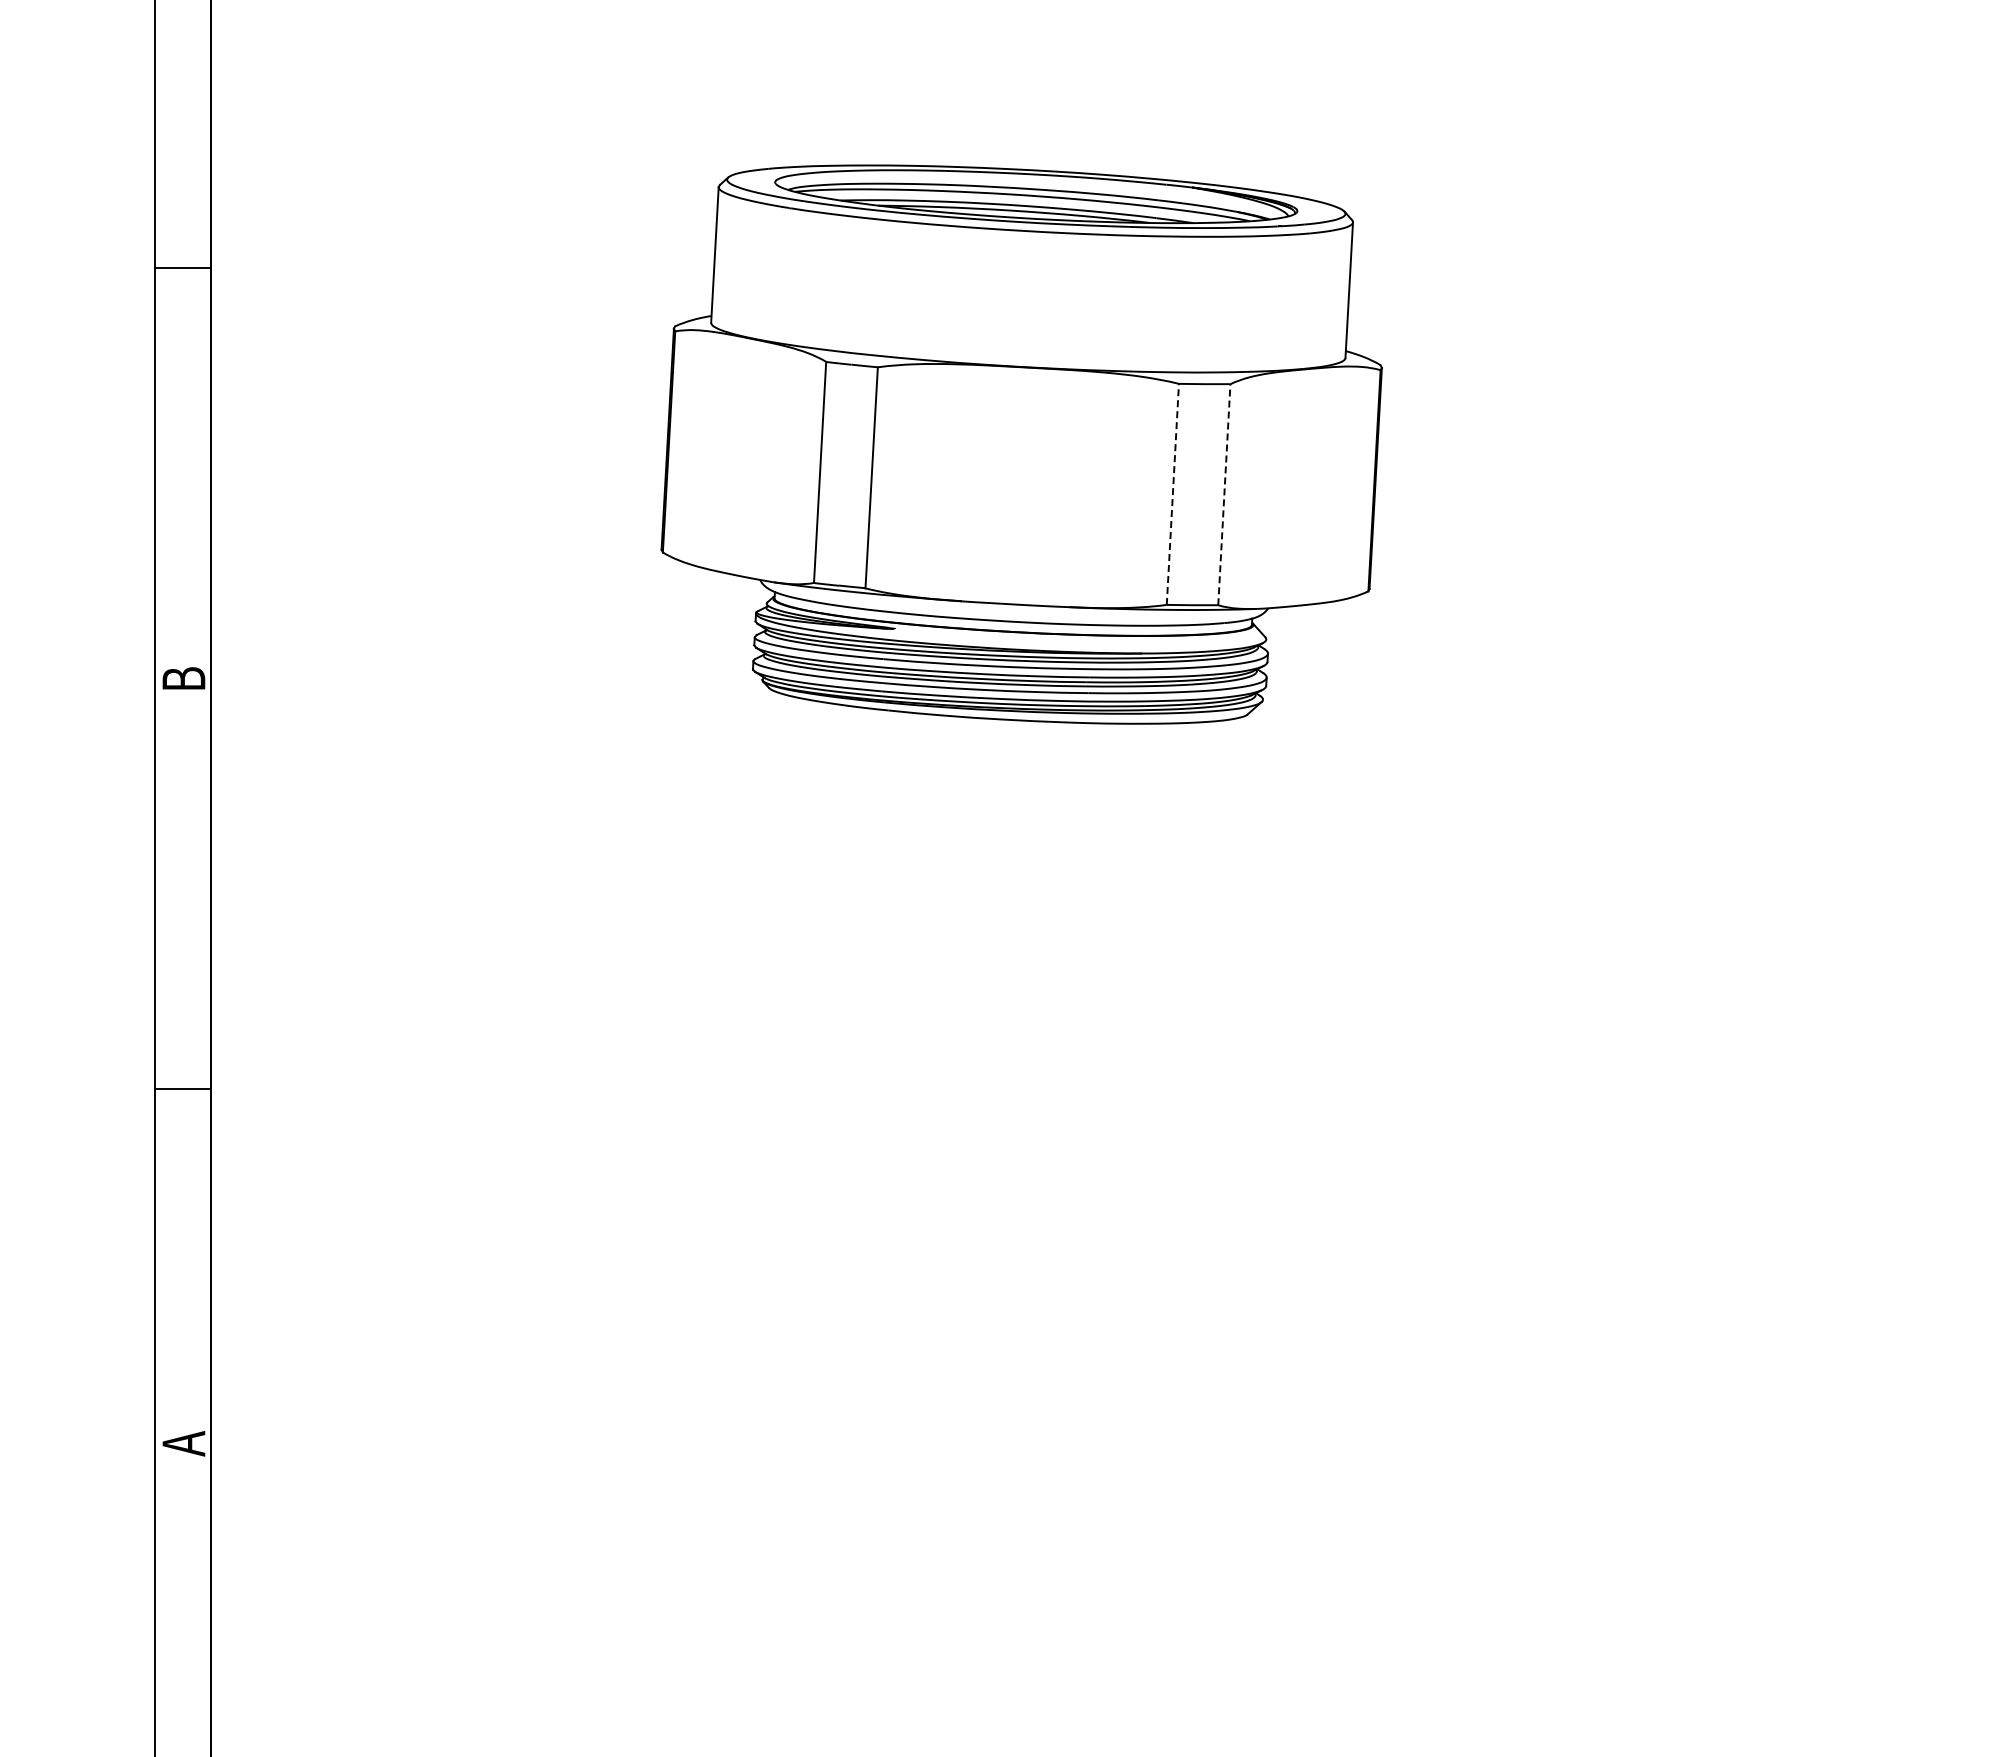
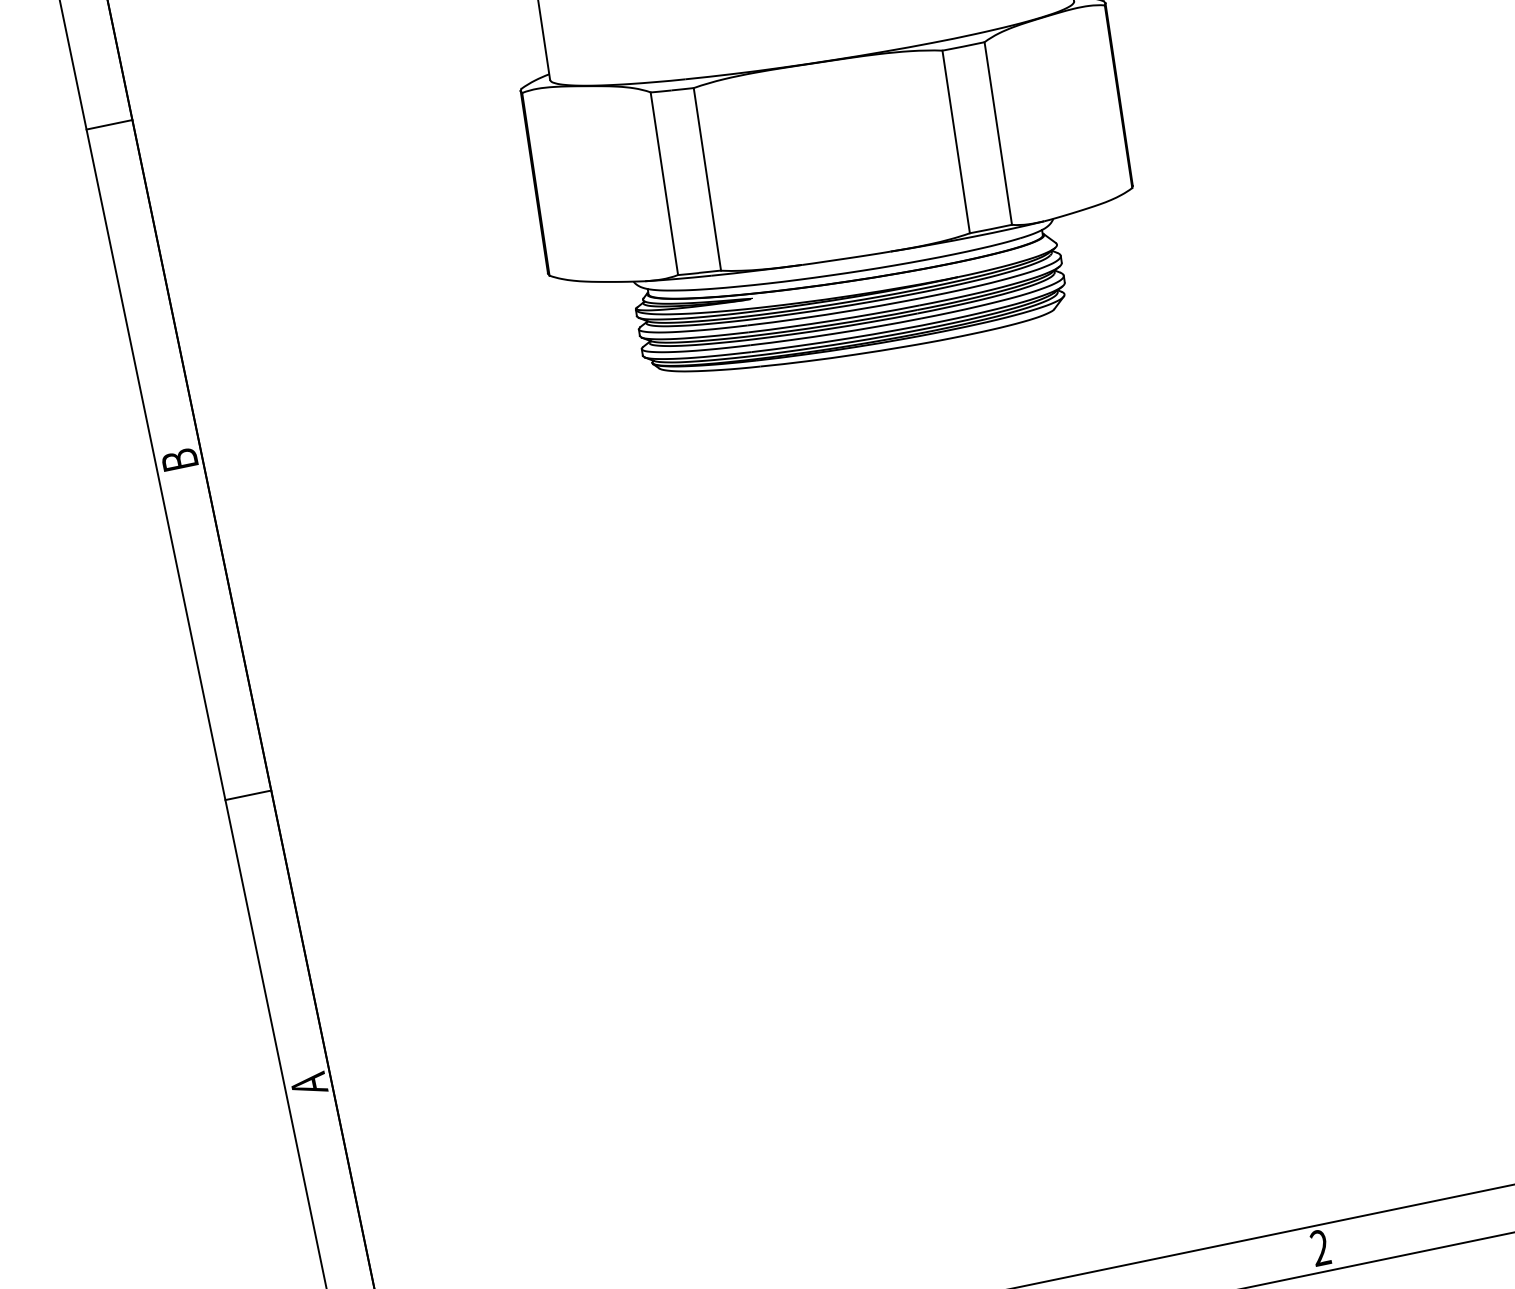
line: (1172, 494) -> (955, 142), dashed -> solid
line: (1224, 494) -> (998, 133), dashed -> solid

